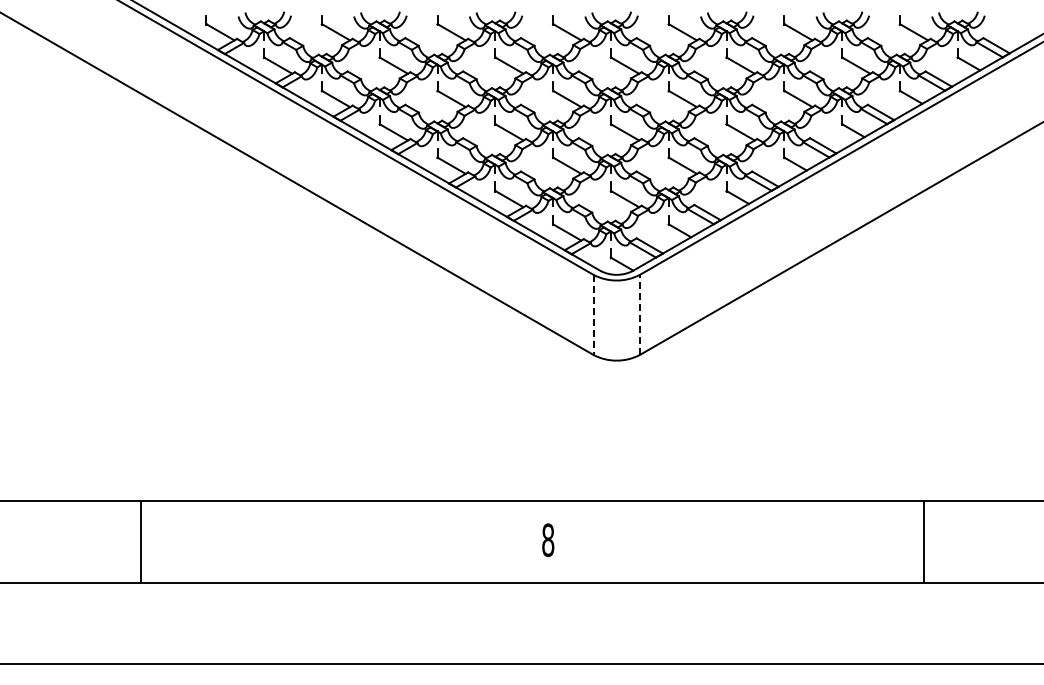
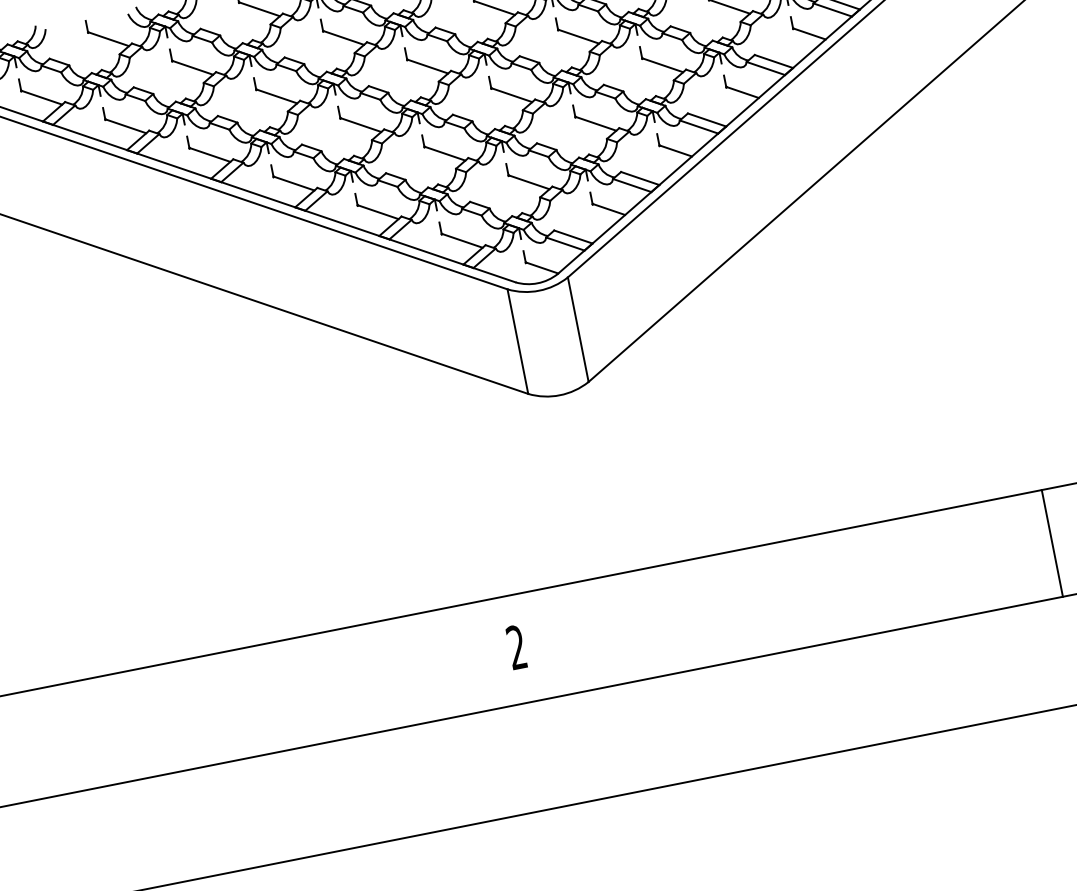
line: (639, 314) -> (577, 329), dashed -> solid
line: (593, 315) -> (517, 342), dashed -> solid
text: (548, 540) -> (517, 647), 8 -> 2
line: (924, 541) -> (1052, 543), moved

